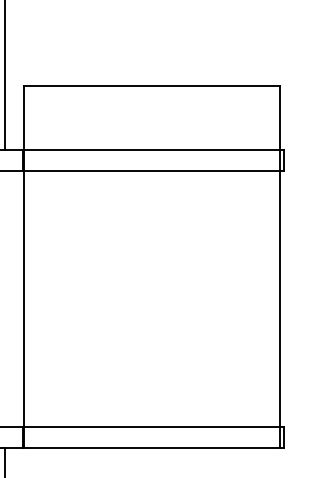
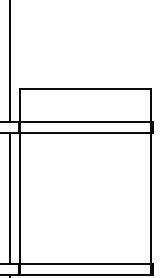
line: (6, 297) -> (10, 197), added

